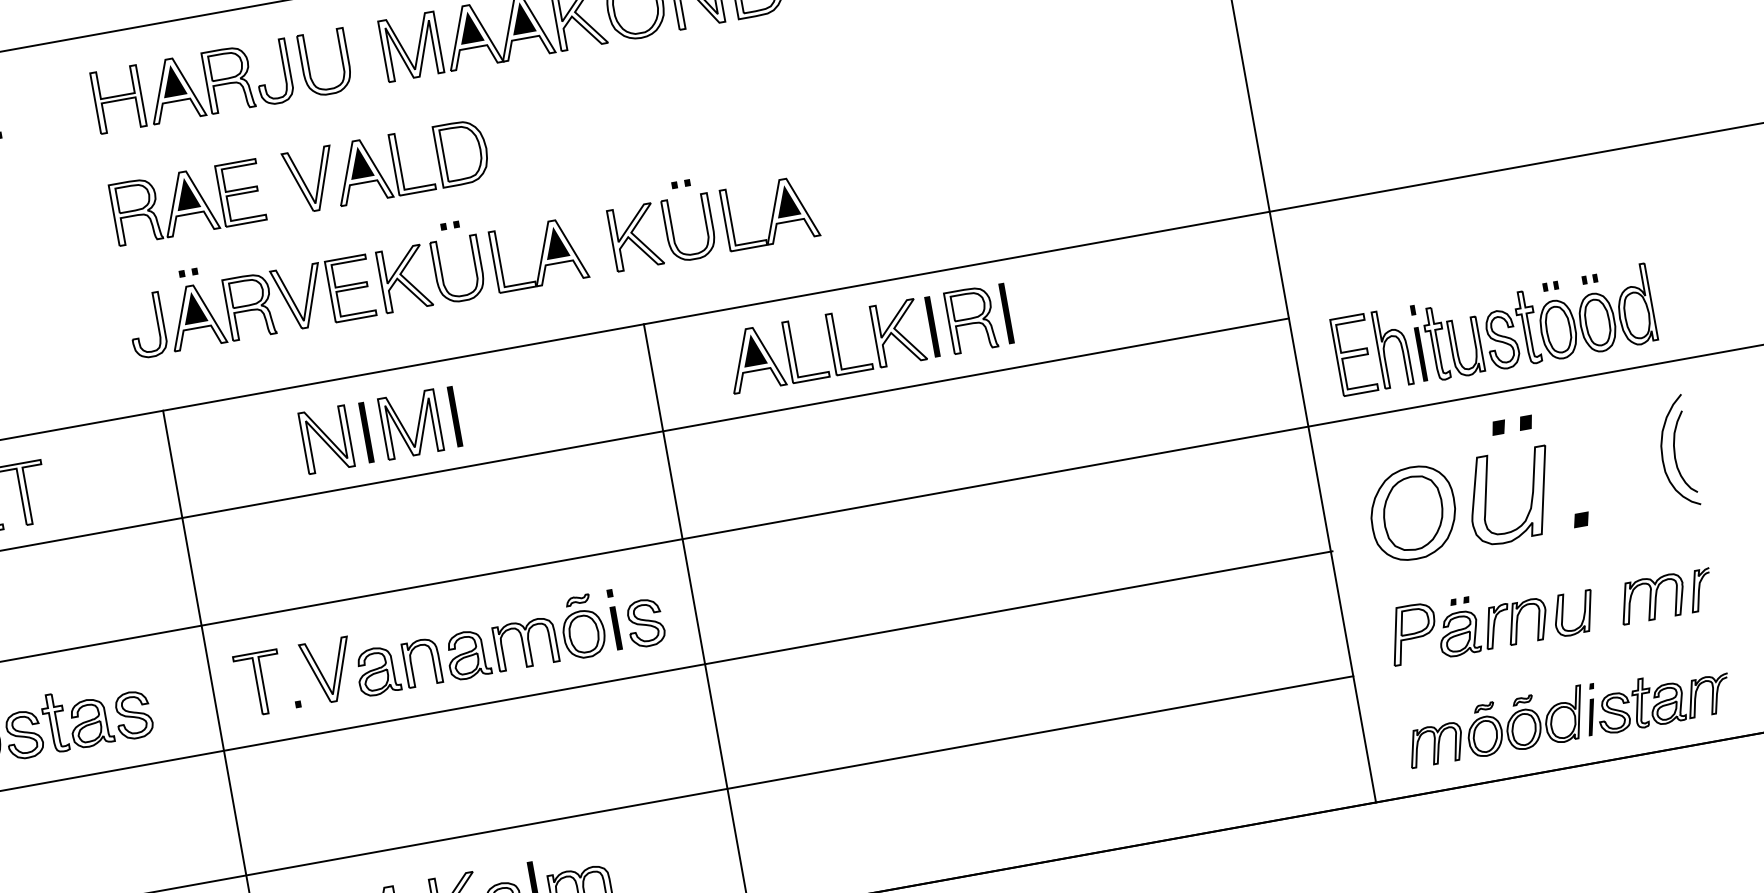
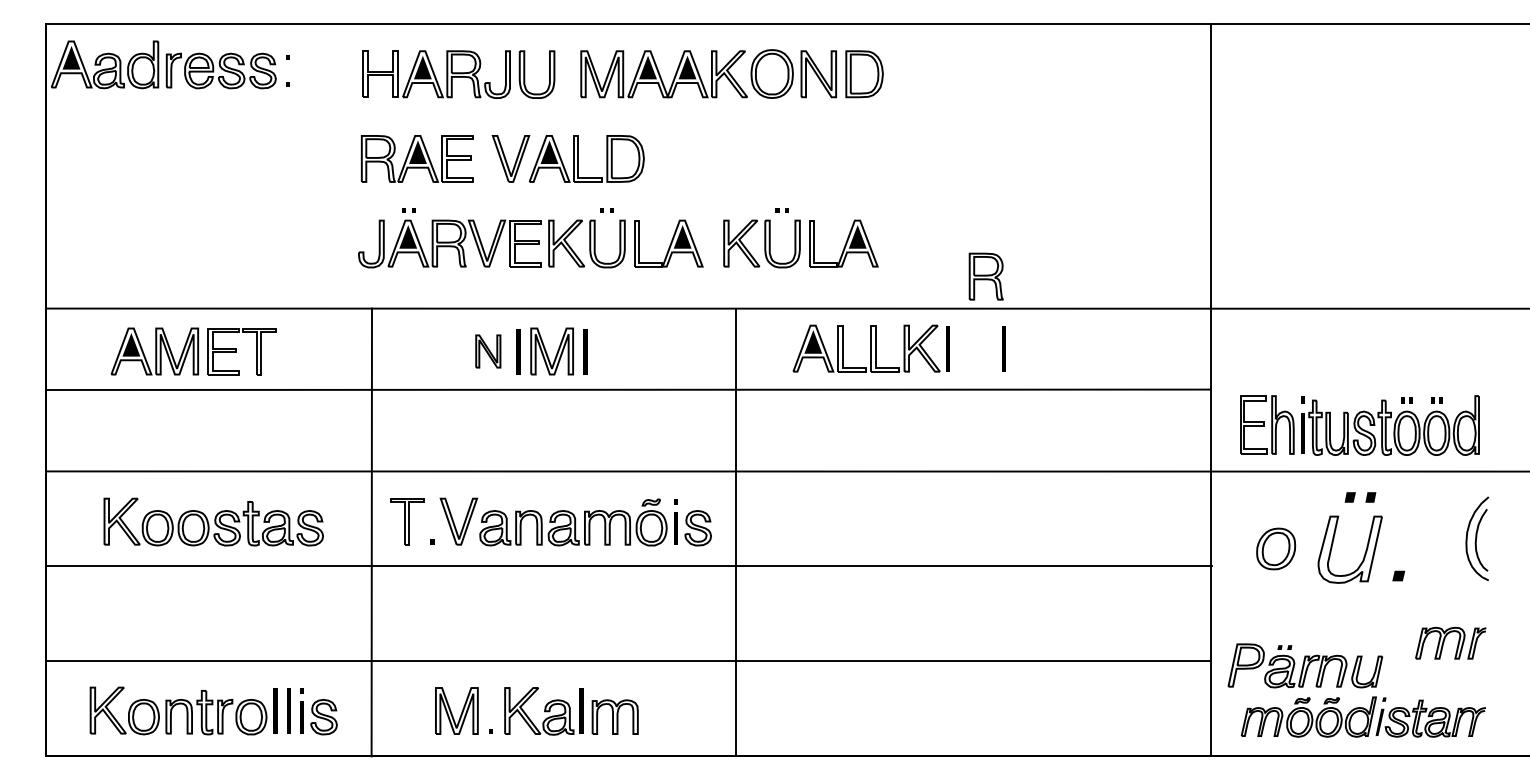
part: (970, 319) -> (985, 276), moved
part: (327, 439) -> (488, 351), size x0.7
part: (1412, 512) -> (1275, 548), size x0.6
part: (1491, 619) -> (1305, 665), moved

